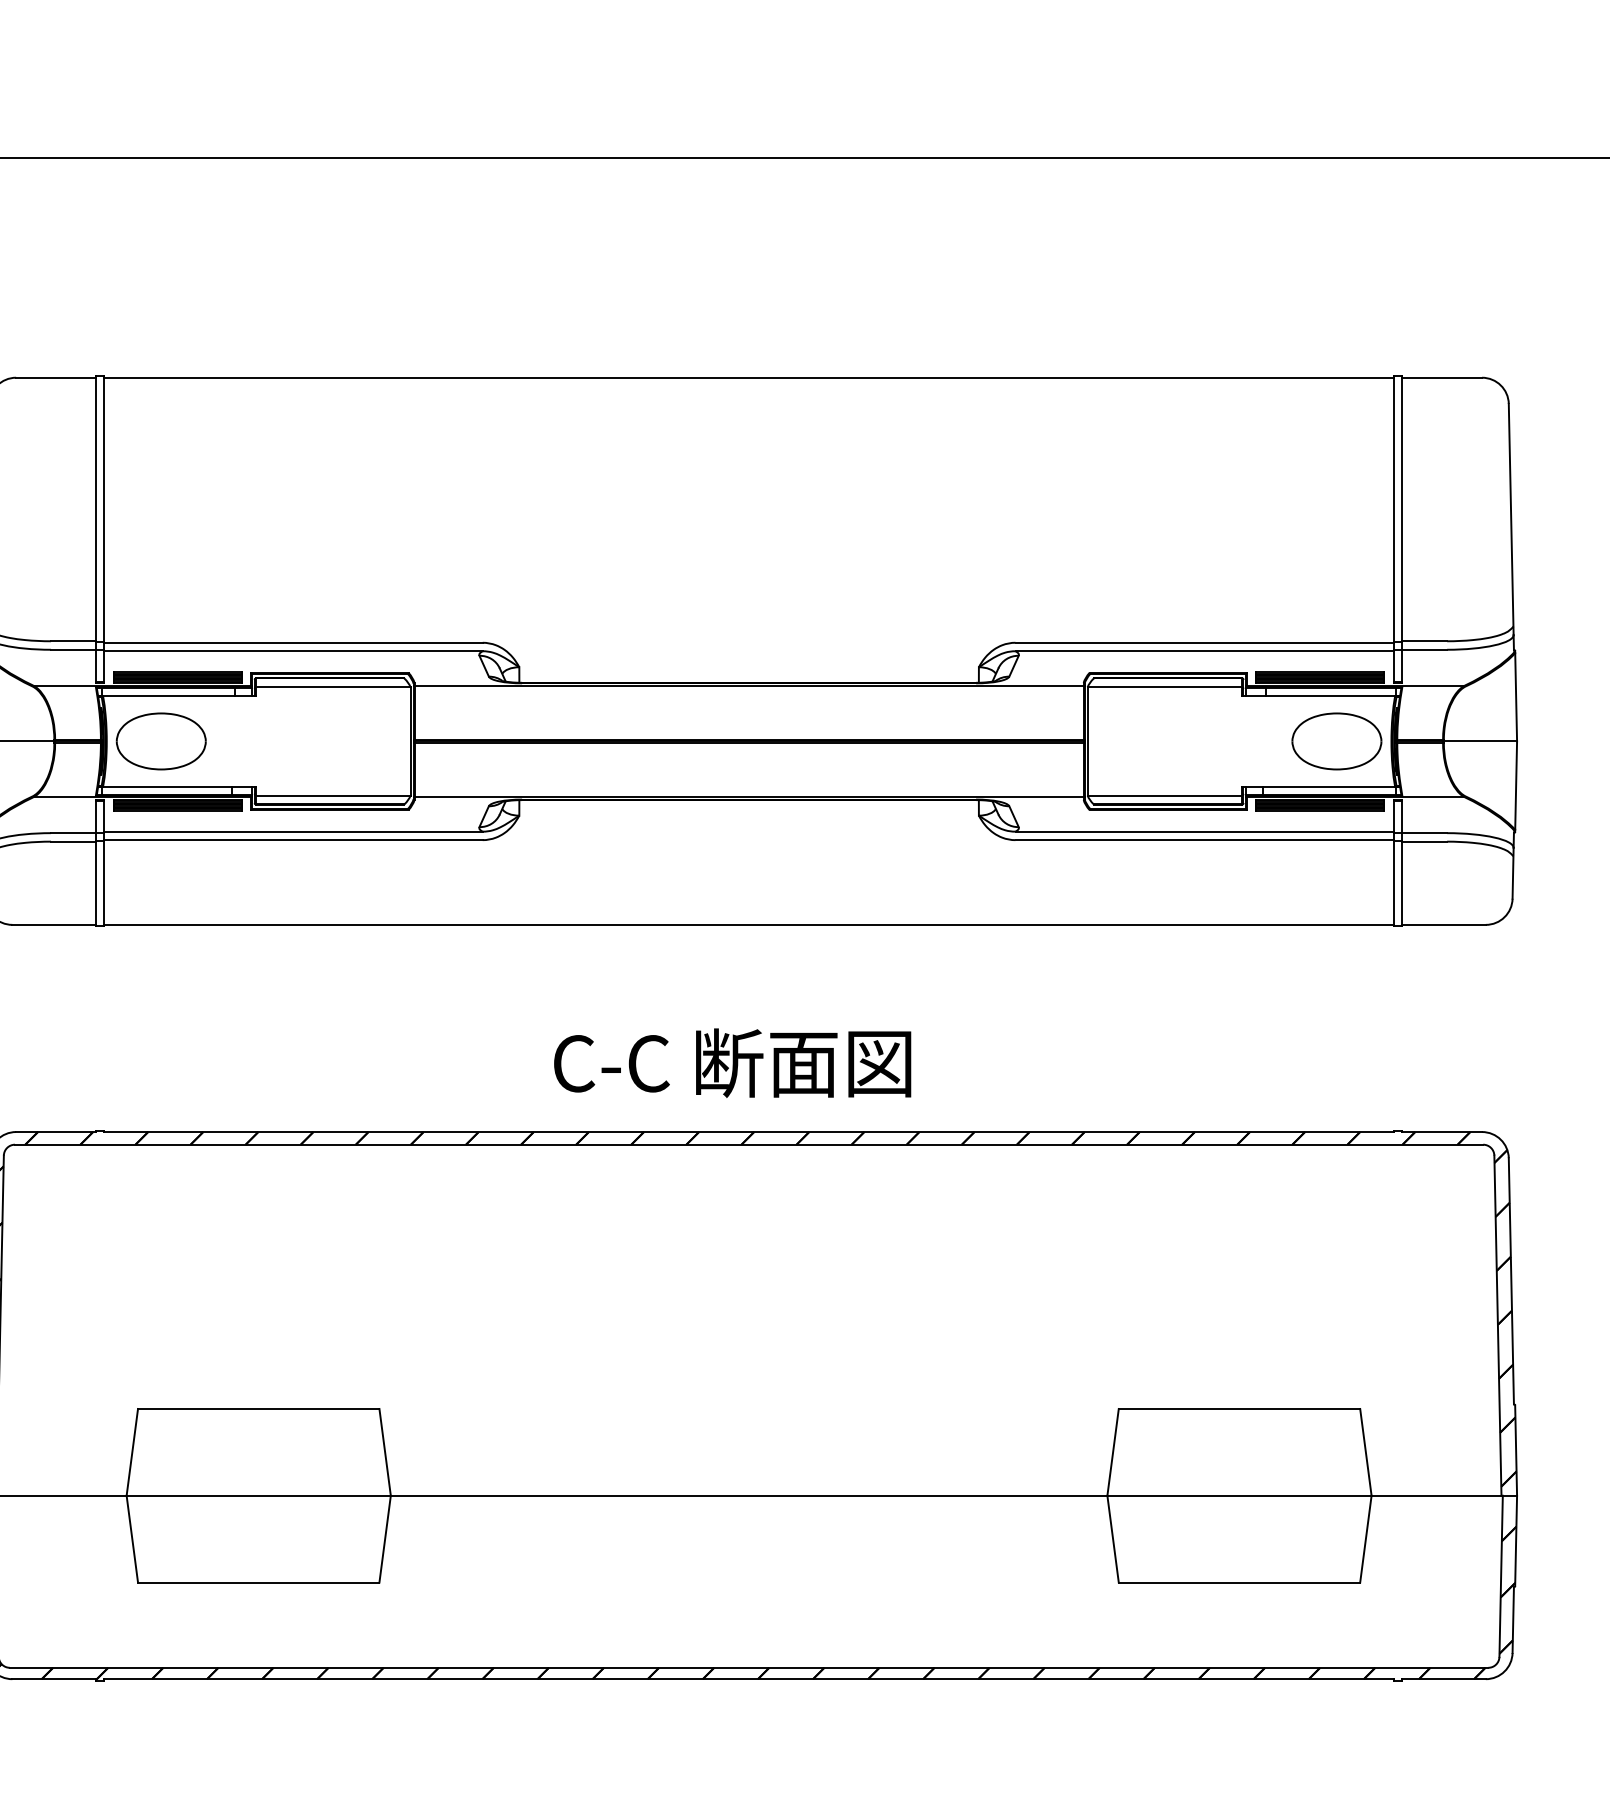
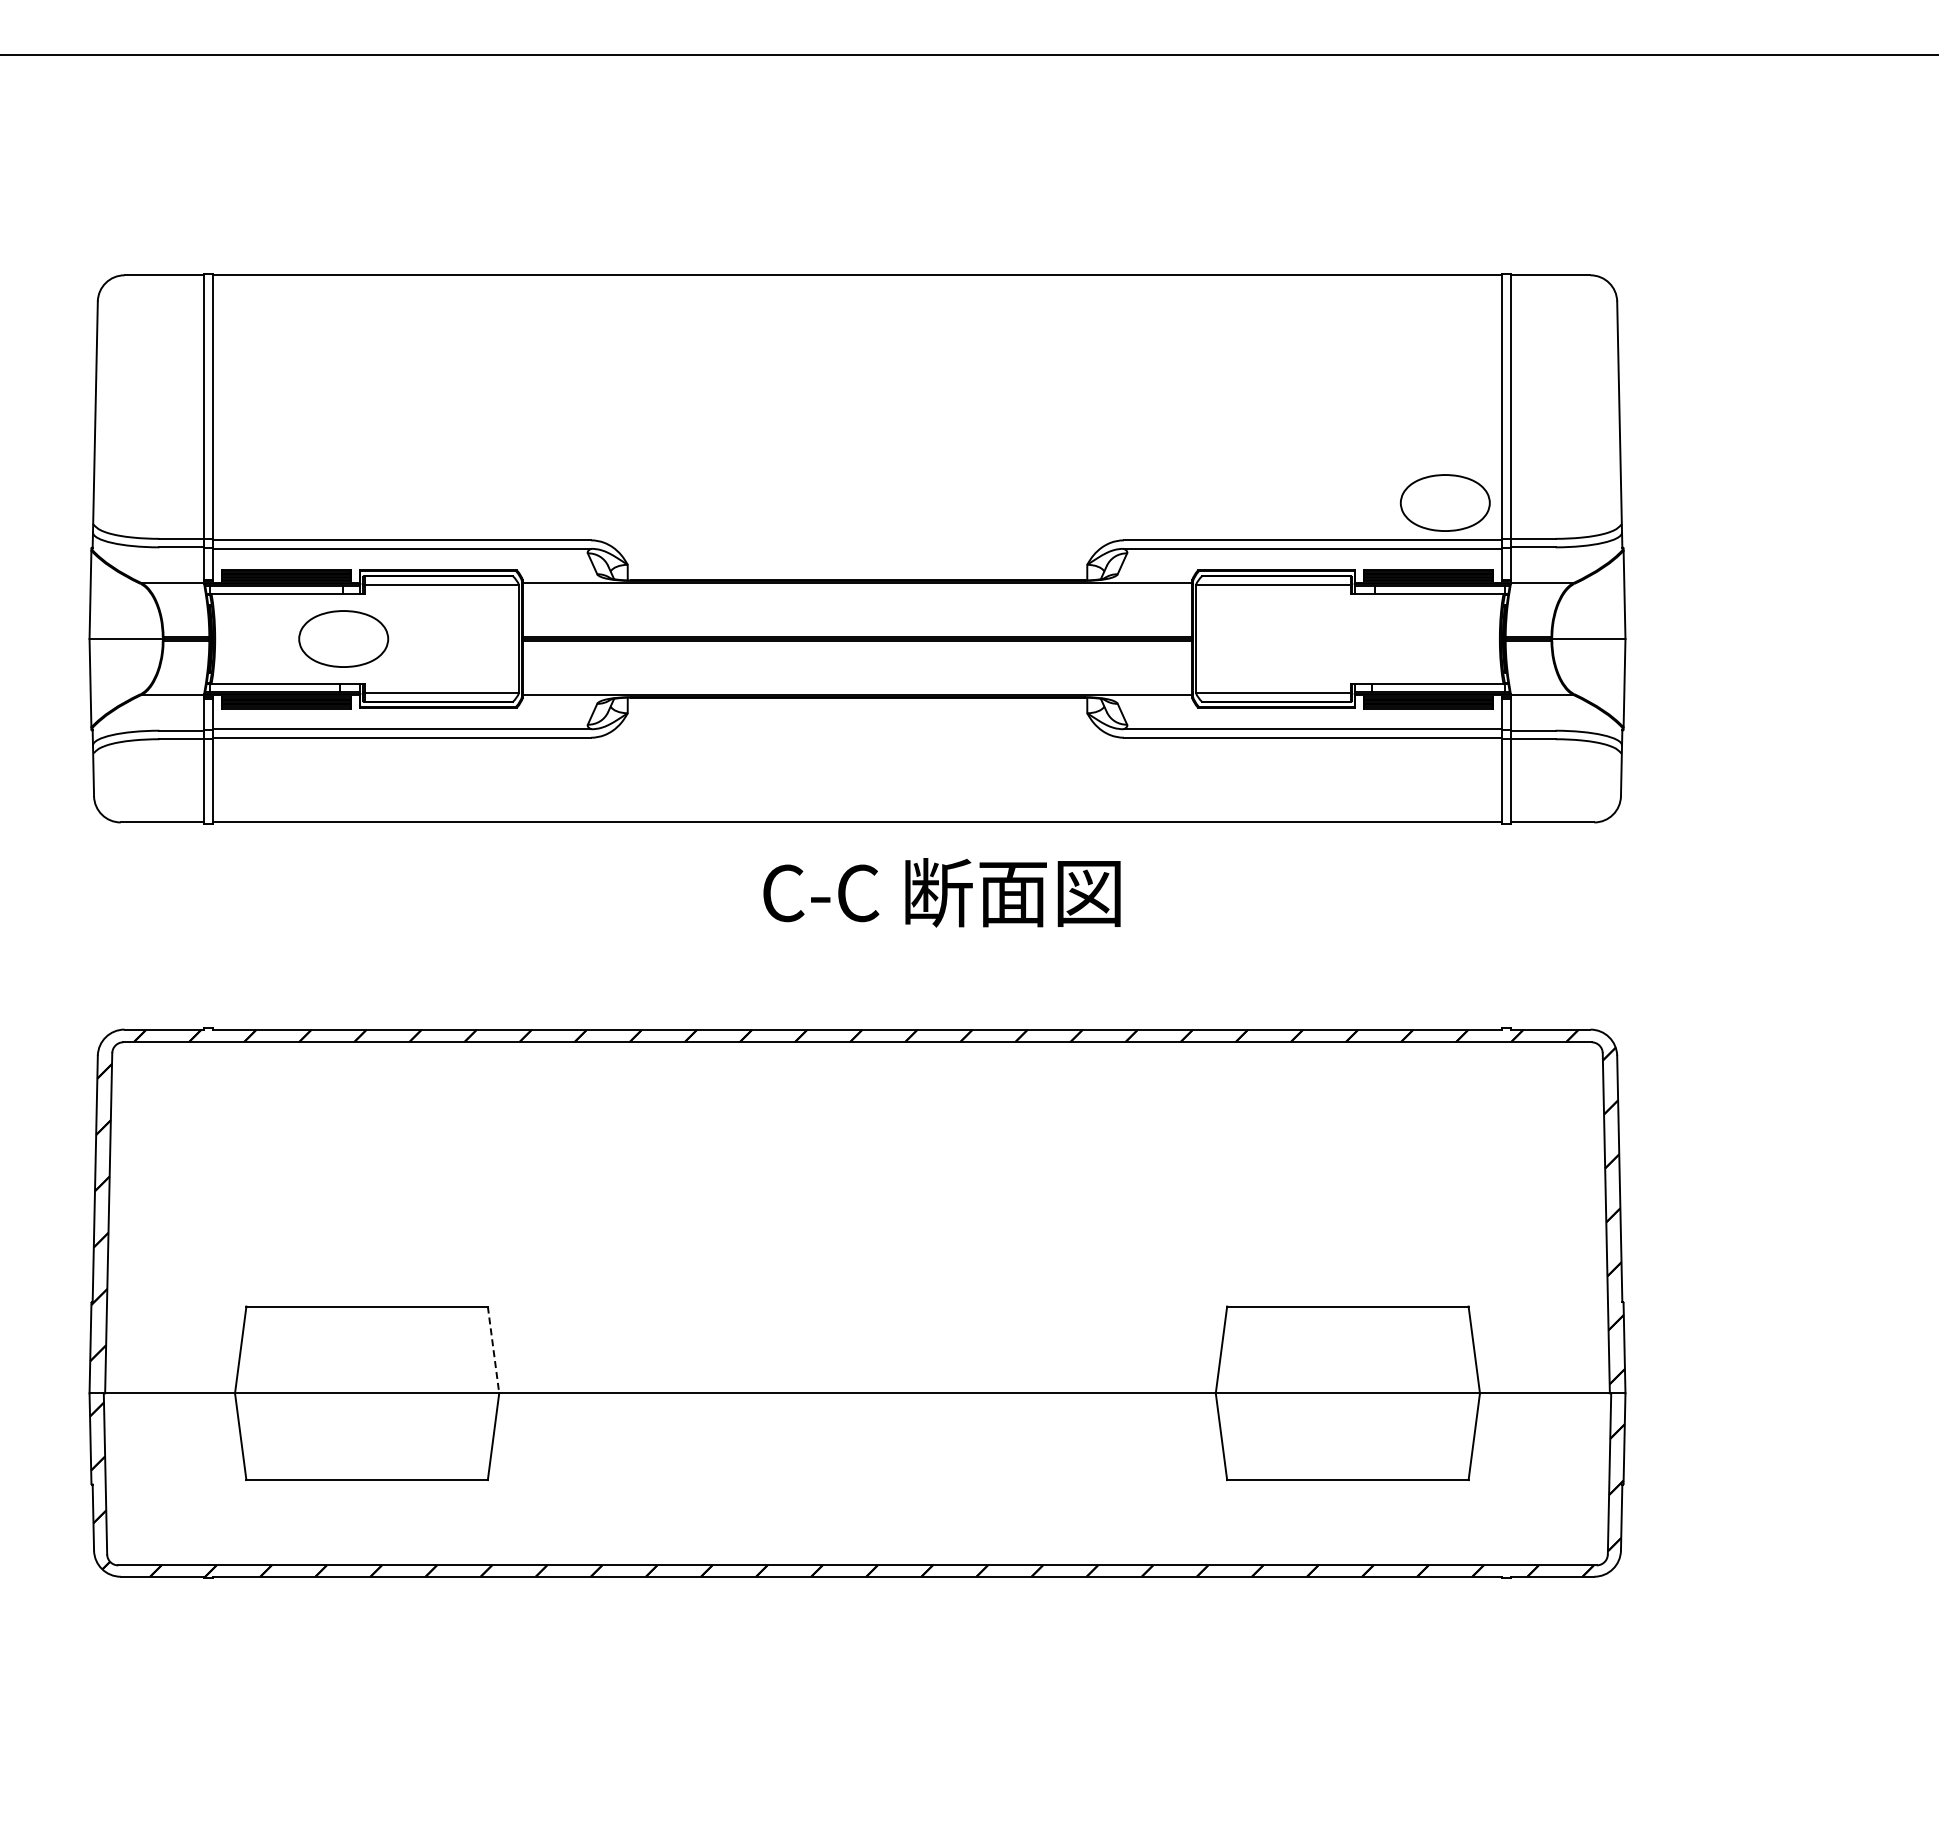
part: (161, 740) -> (343, 638), moved
part: (1336, 740) -> (1444, 502), moved
text: (732, 1062) -> (941, 892), moved
line: (385, 1451) -> (493, 1349), solid -> dashed

